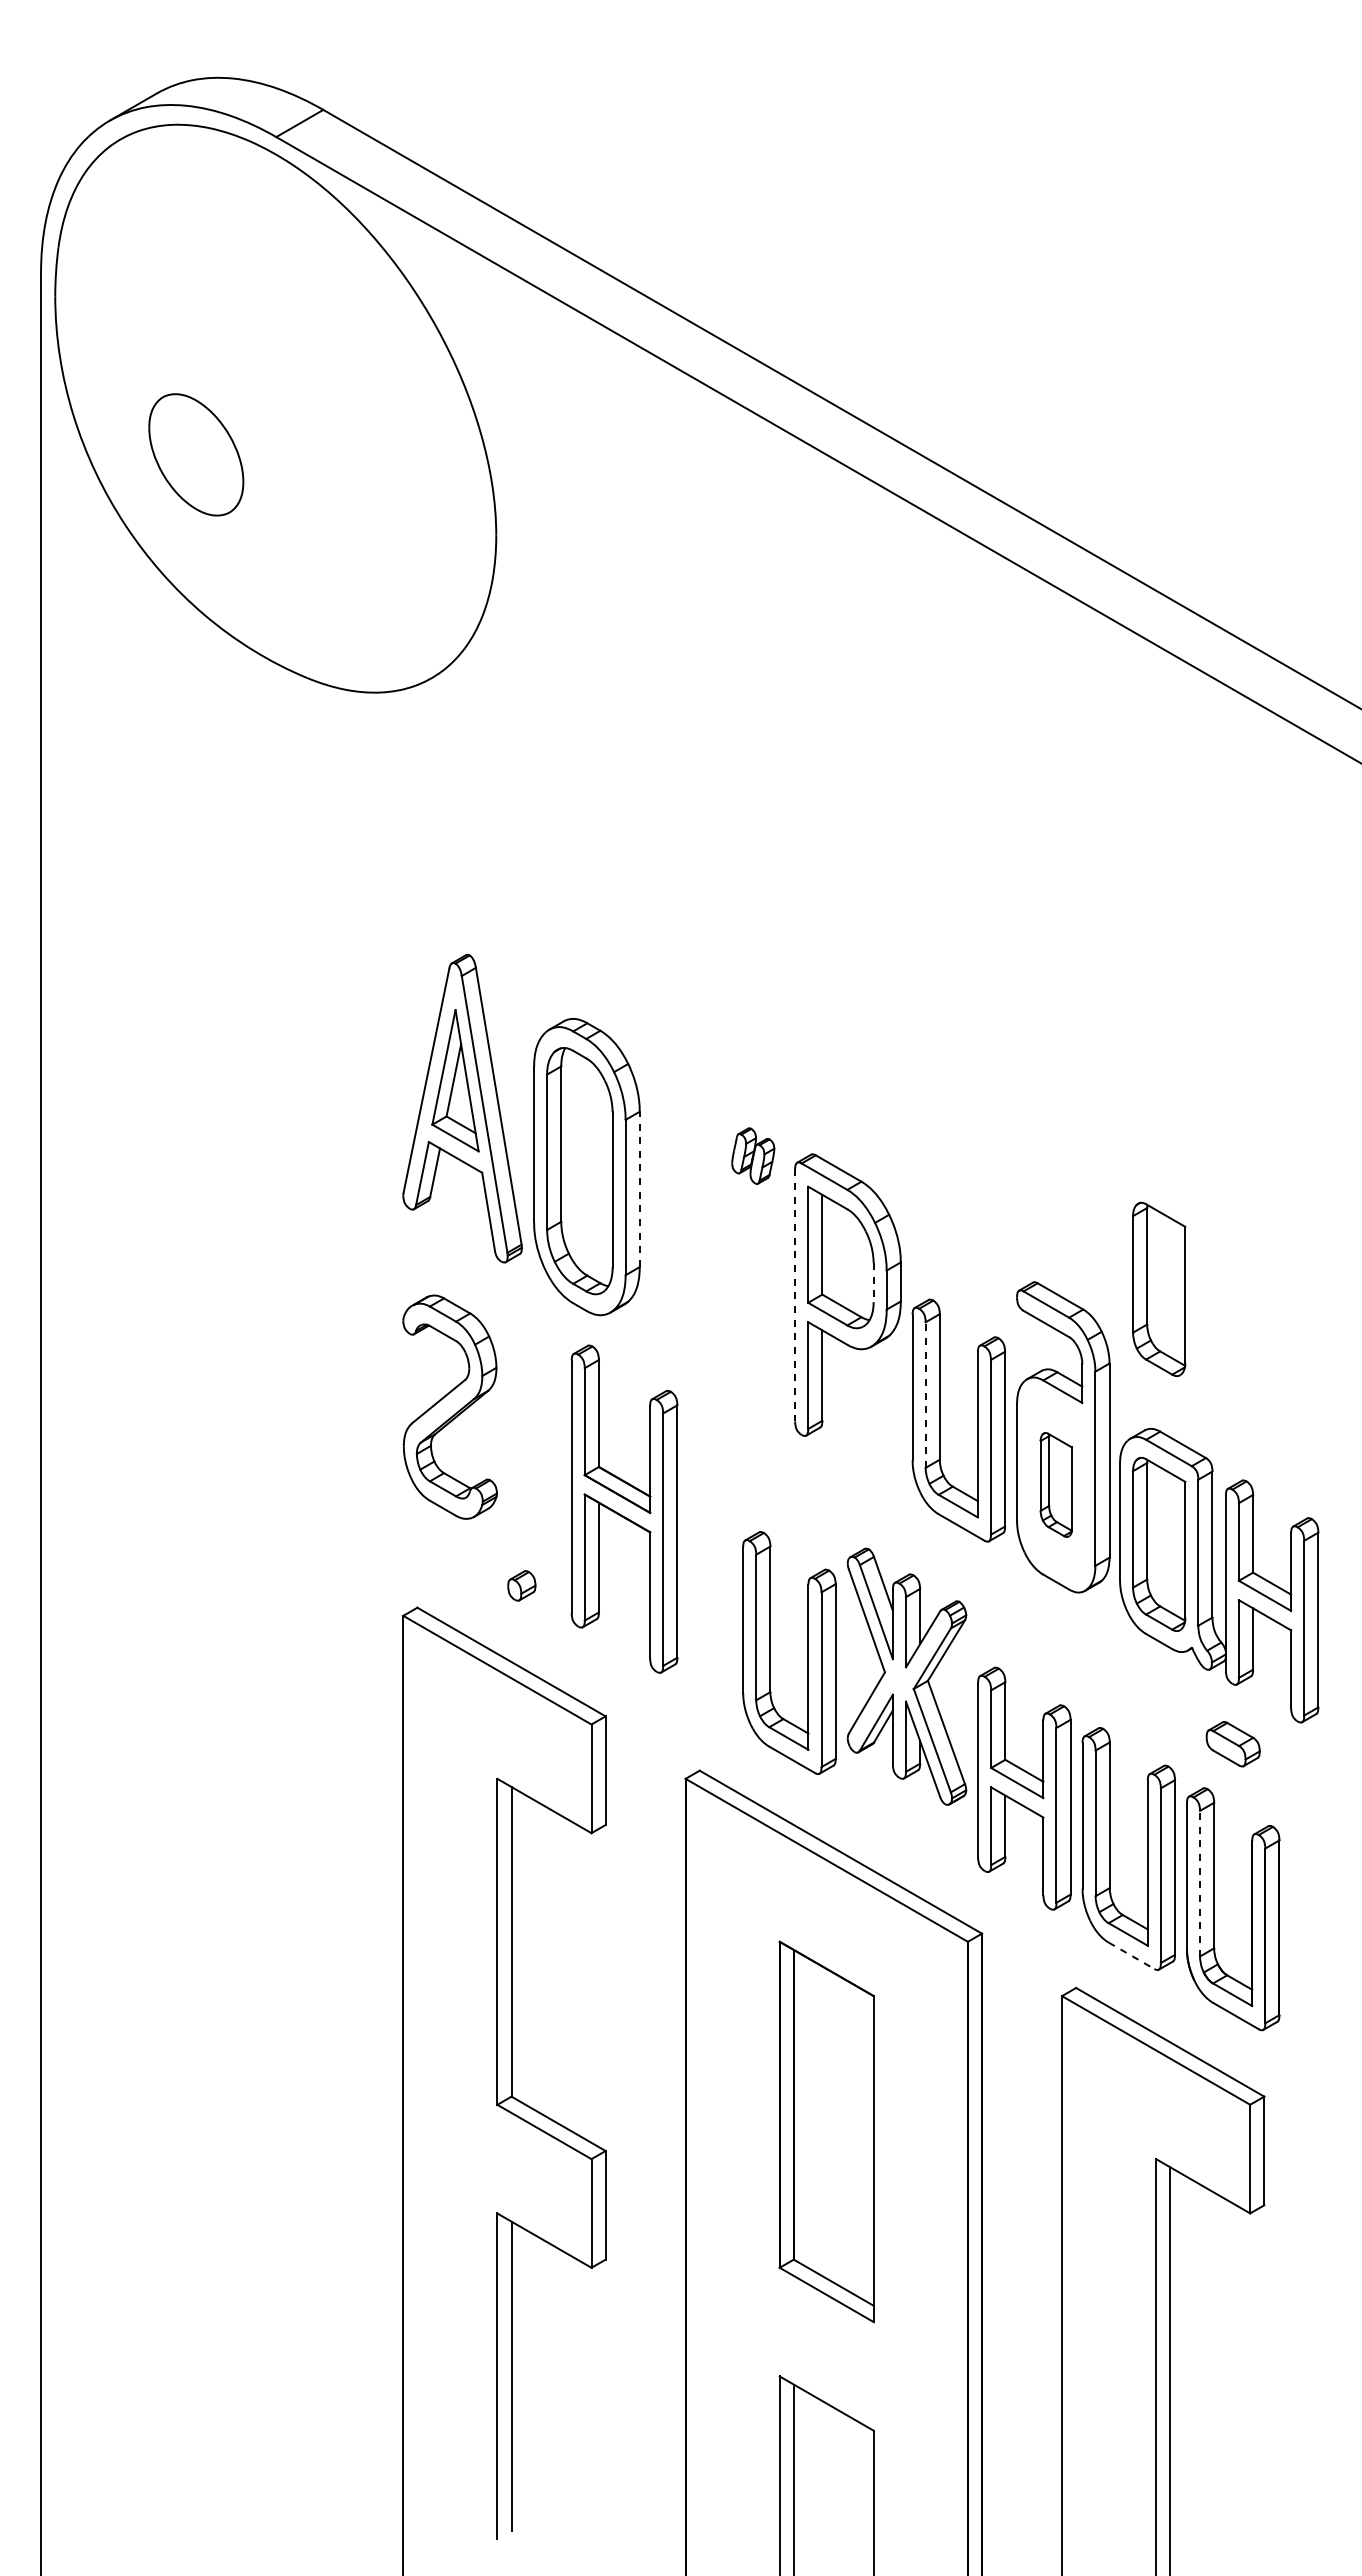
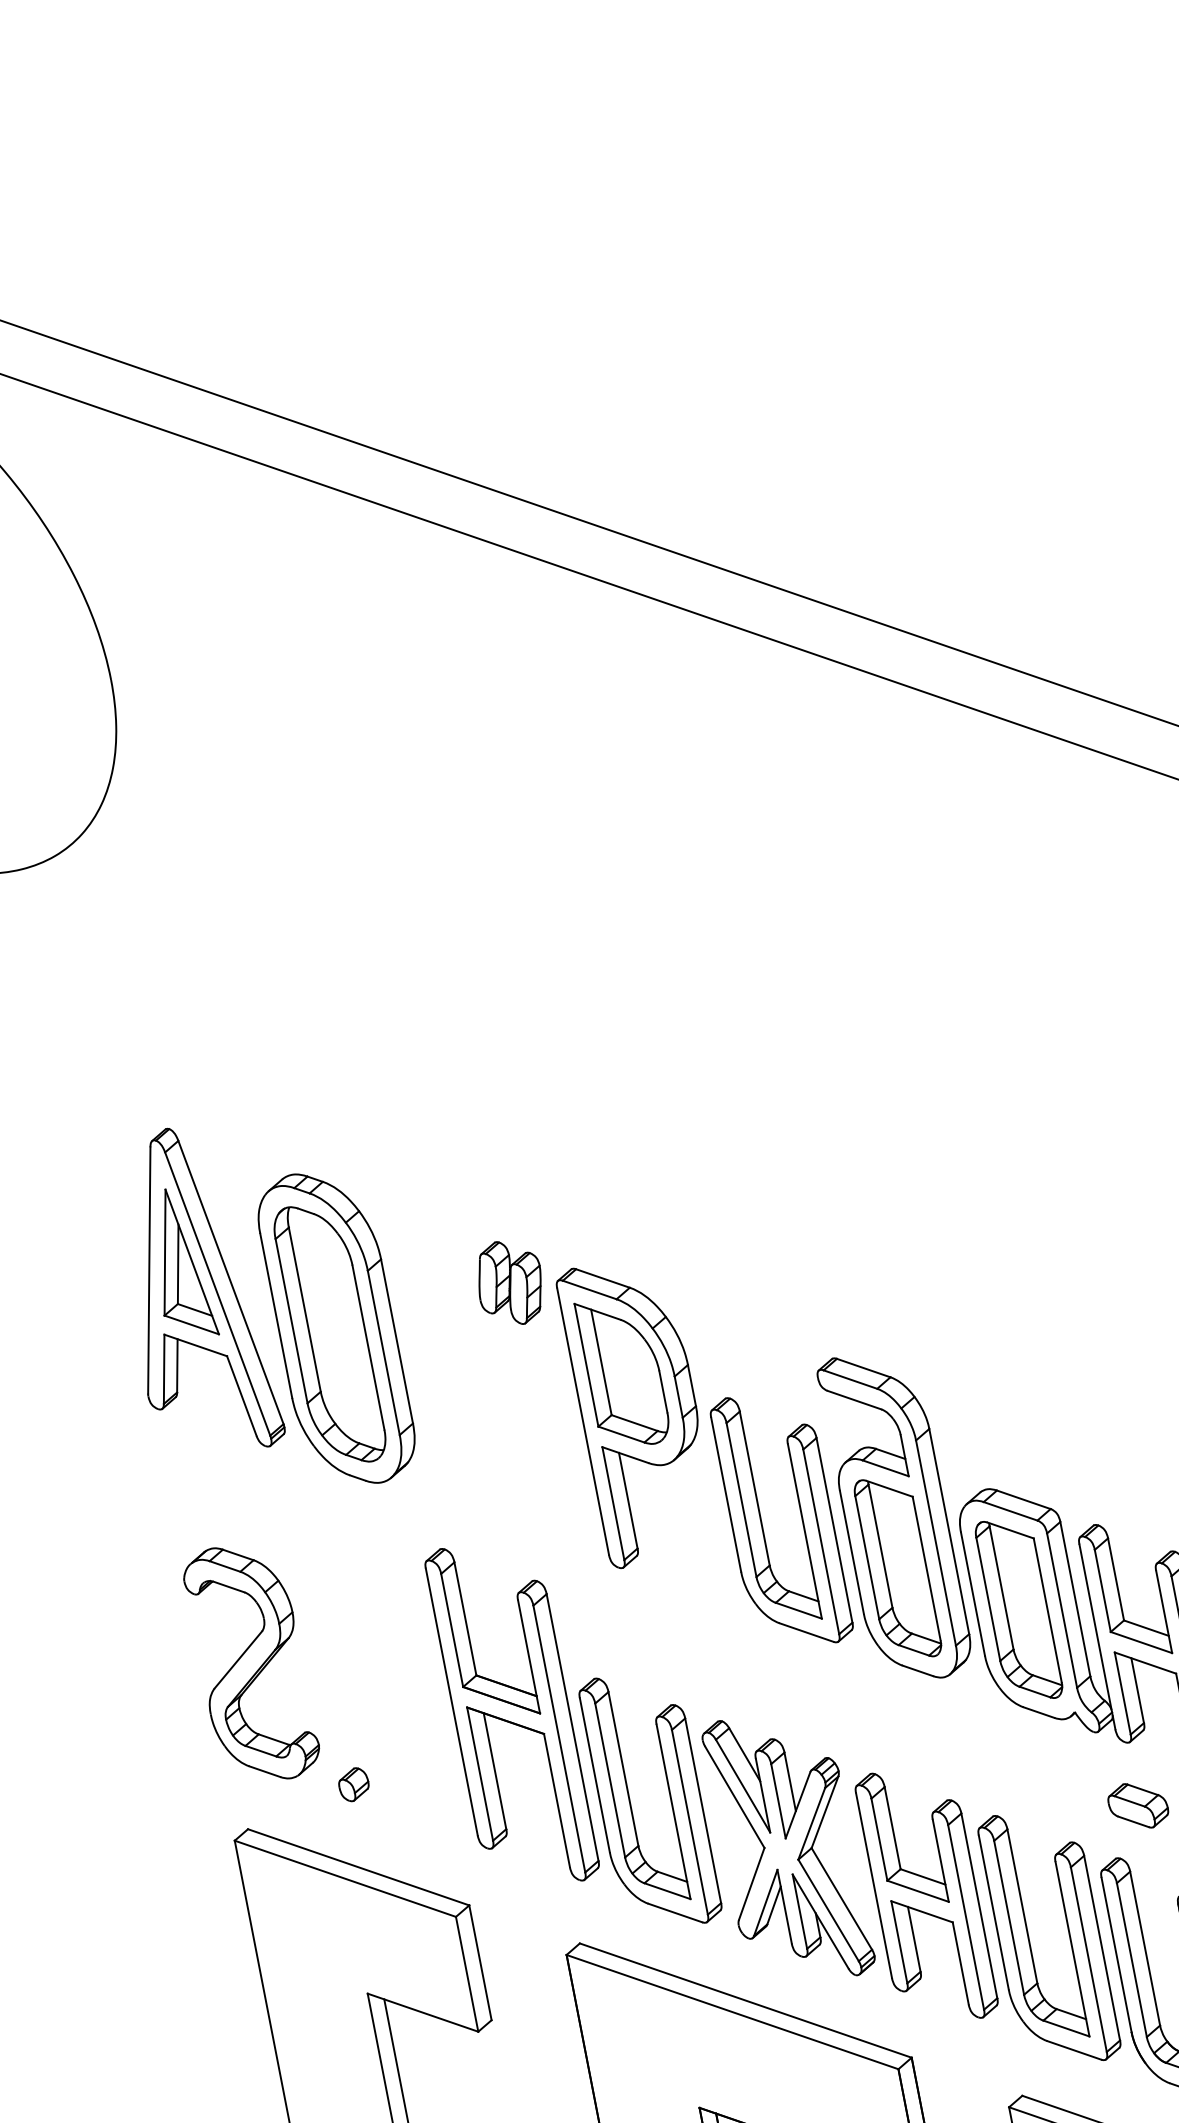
part: (753, 1155) -> (510, 1282), size x1.43
line: (639, 1189) -> (396, 1341), dashed -> solid
line: (873, 1282) -> (663, 1391), dashed -> solid
part: (1159, 1288) -> (966, 1339), removed
line: (795, 1295) -> (583, 1421), dashed -> solid
line: (925, 1395) -> (741, 1500), dashed -> solid
part: (449, 1406) -> (250, 1662), moved
part: (1056, 1484) -> (898, 1567), size x1.67
part: (624, 1508) -> (511, 1714), moved
part: (906, 1676) -> (788, 1847), moved
line: (1200, 1883) -> (1132, 1959), dashed -> solid
line: (1131, 1956) -> (1074, 2051), dashed -> solid

